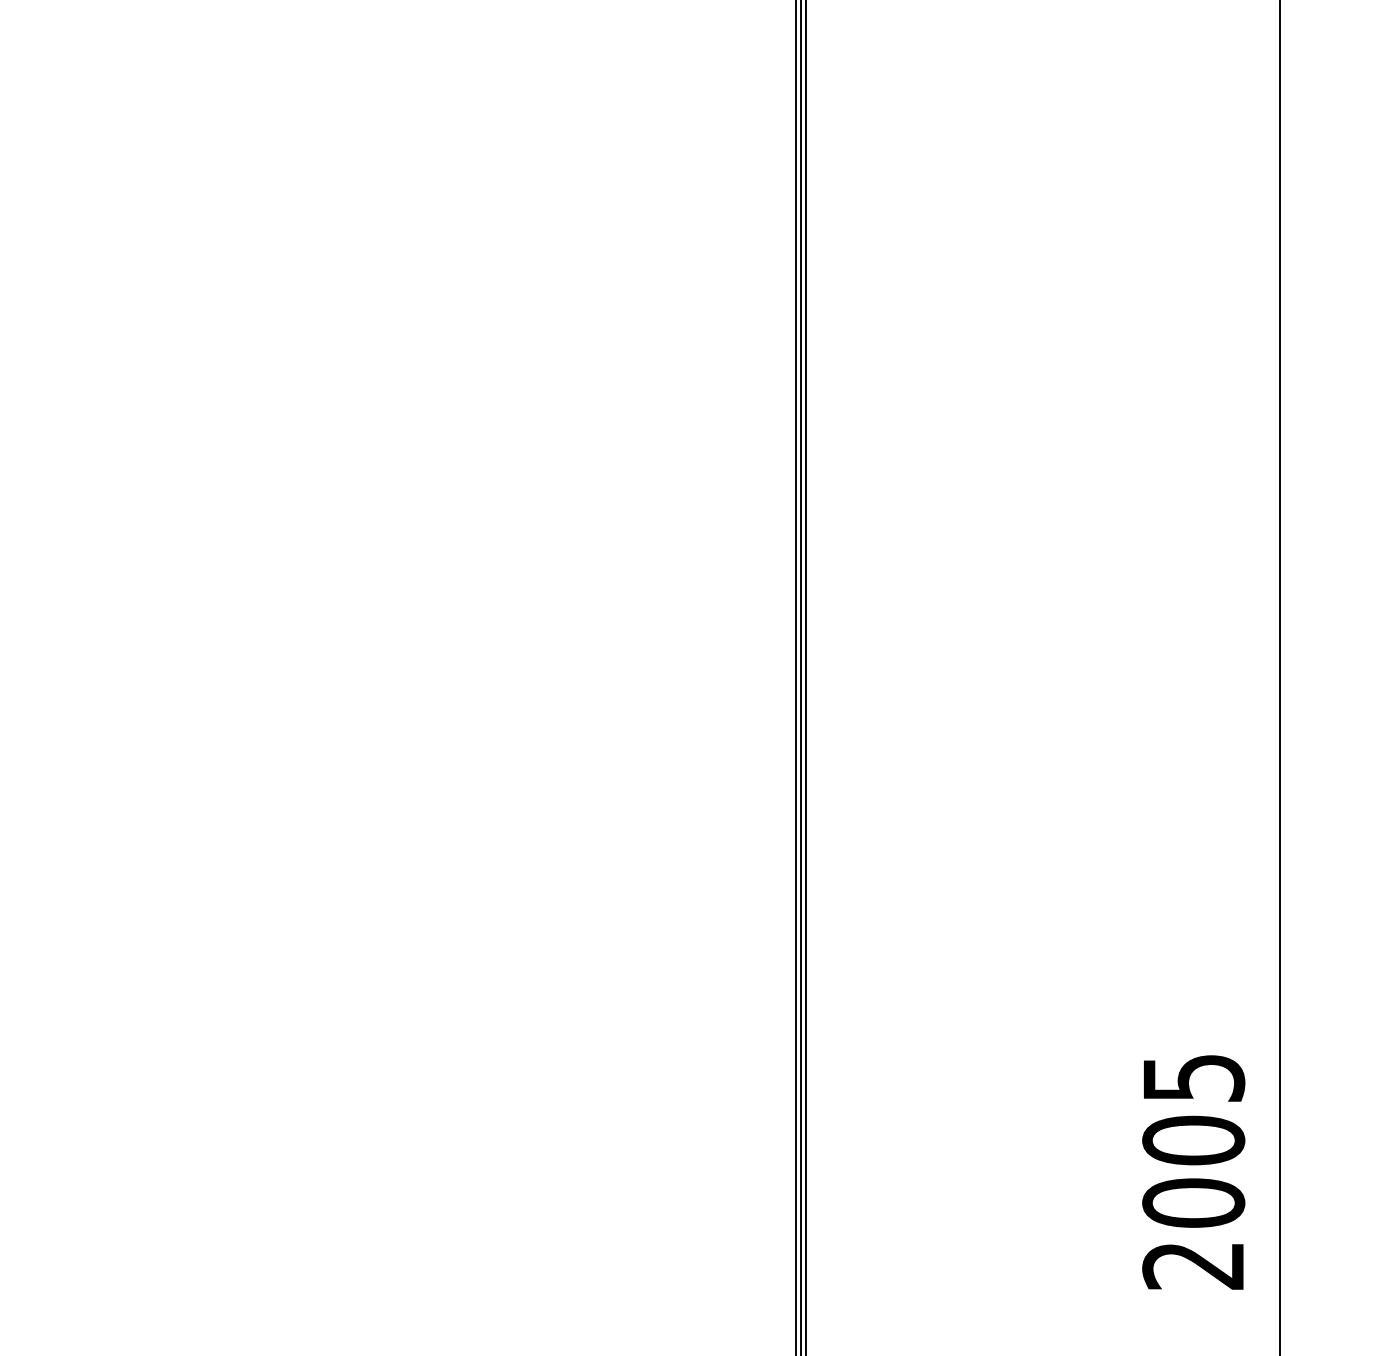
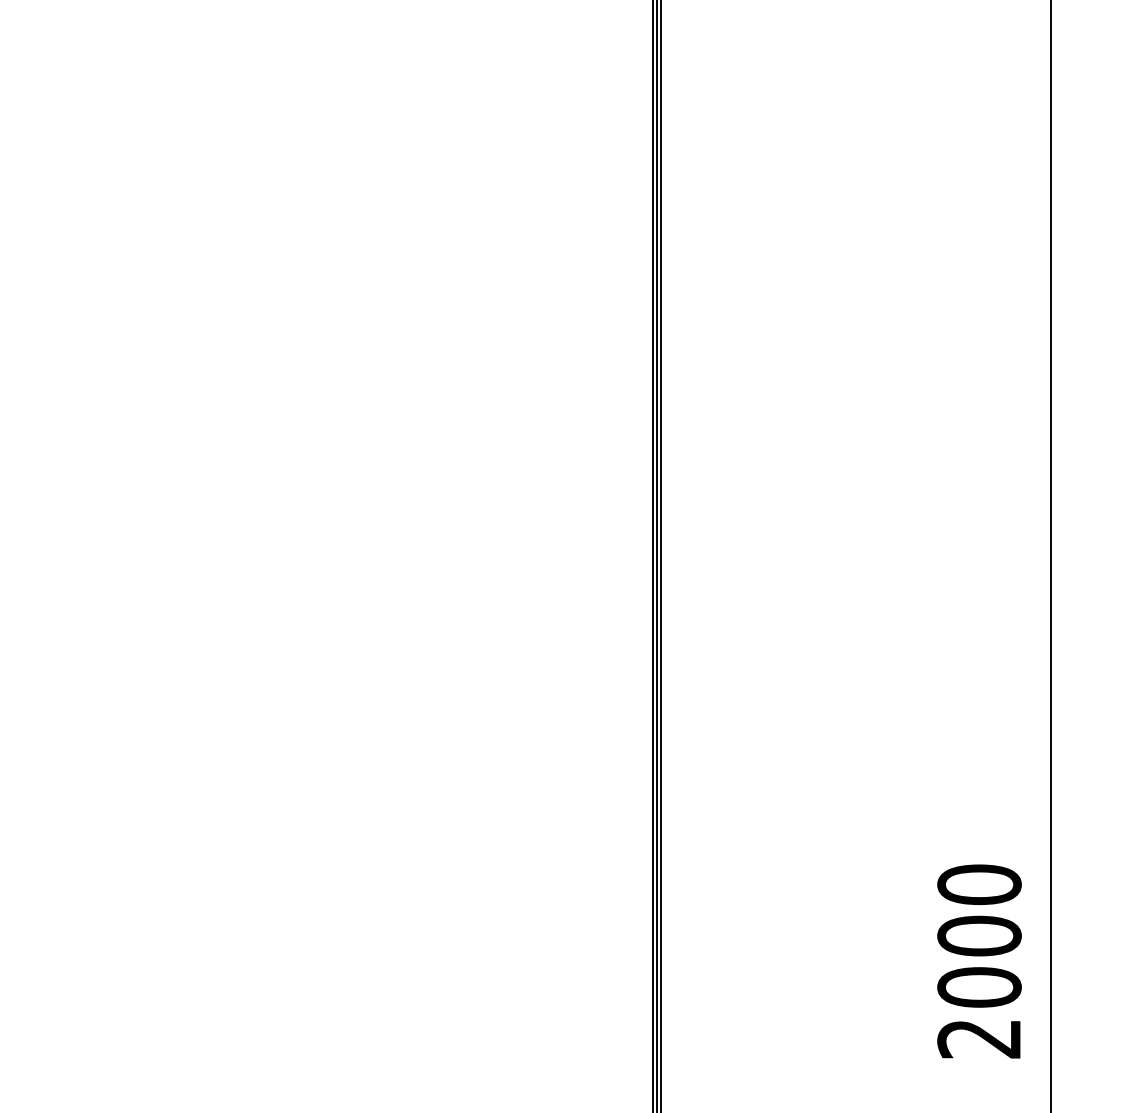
text: (1193, 1077) -> (979, 884), 2005 -> 2000

